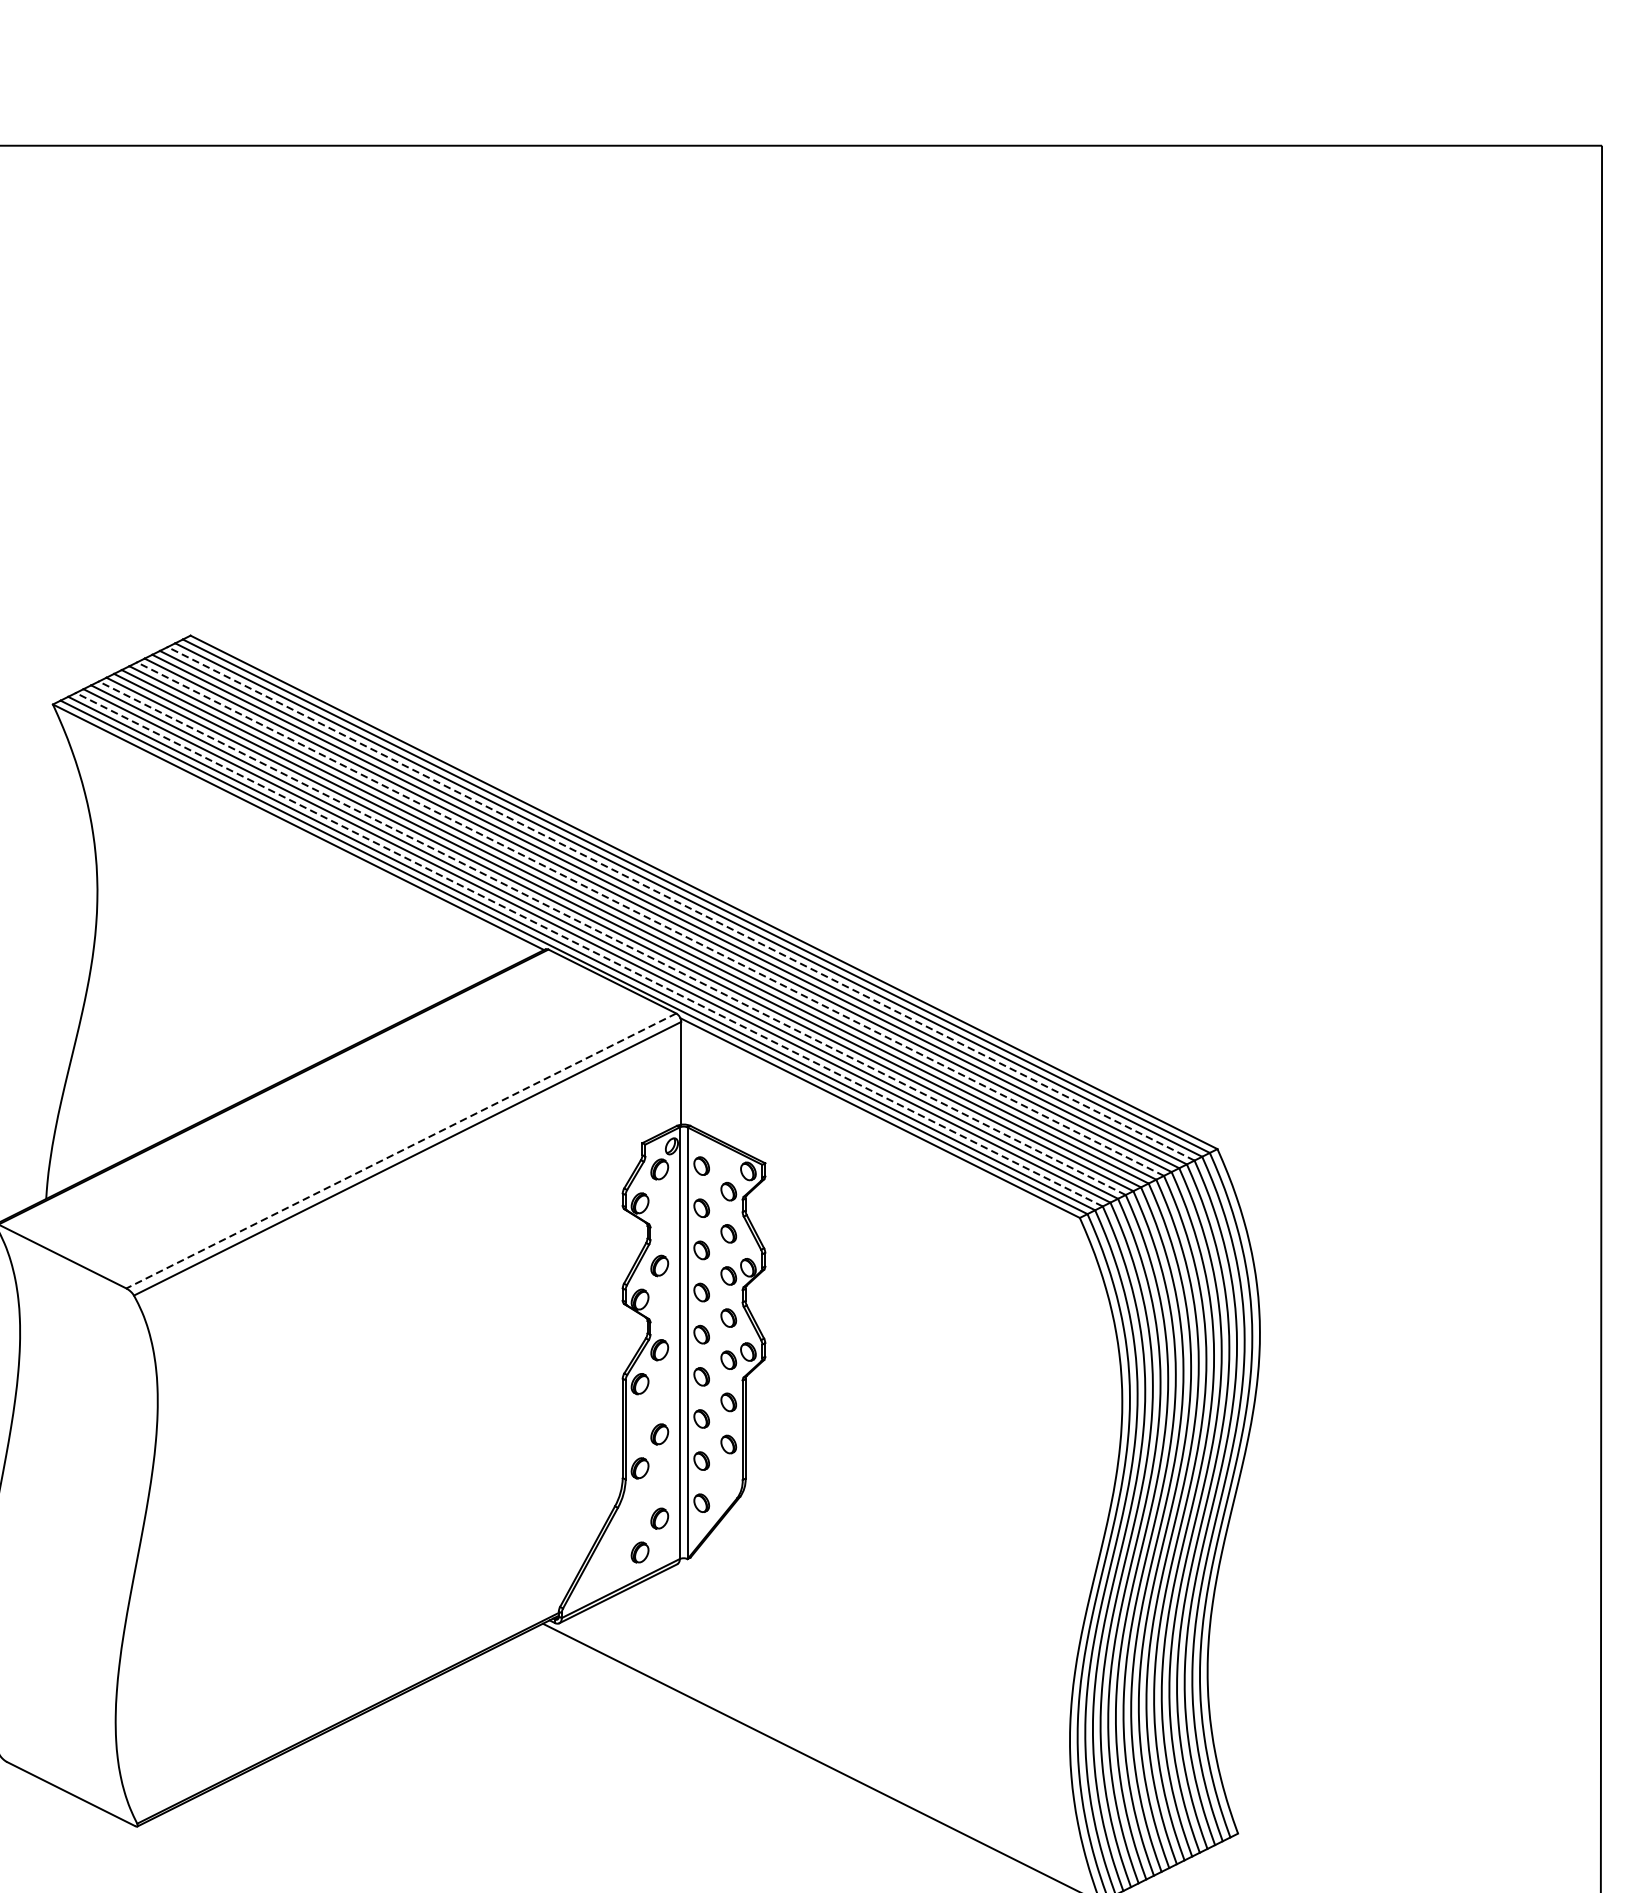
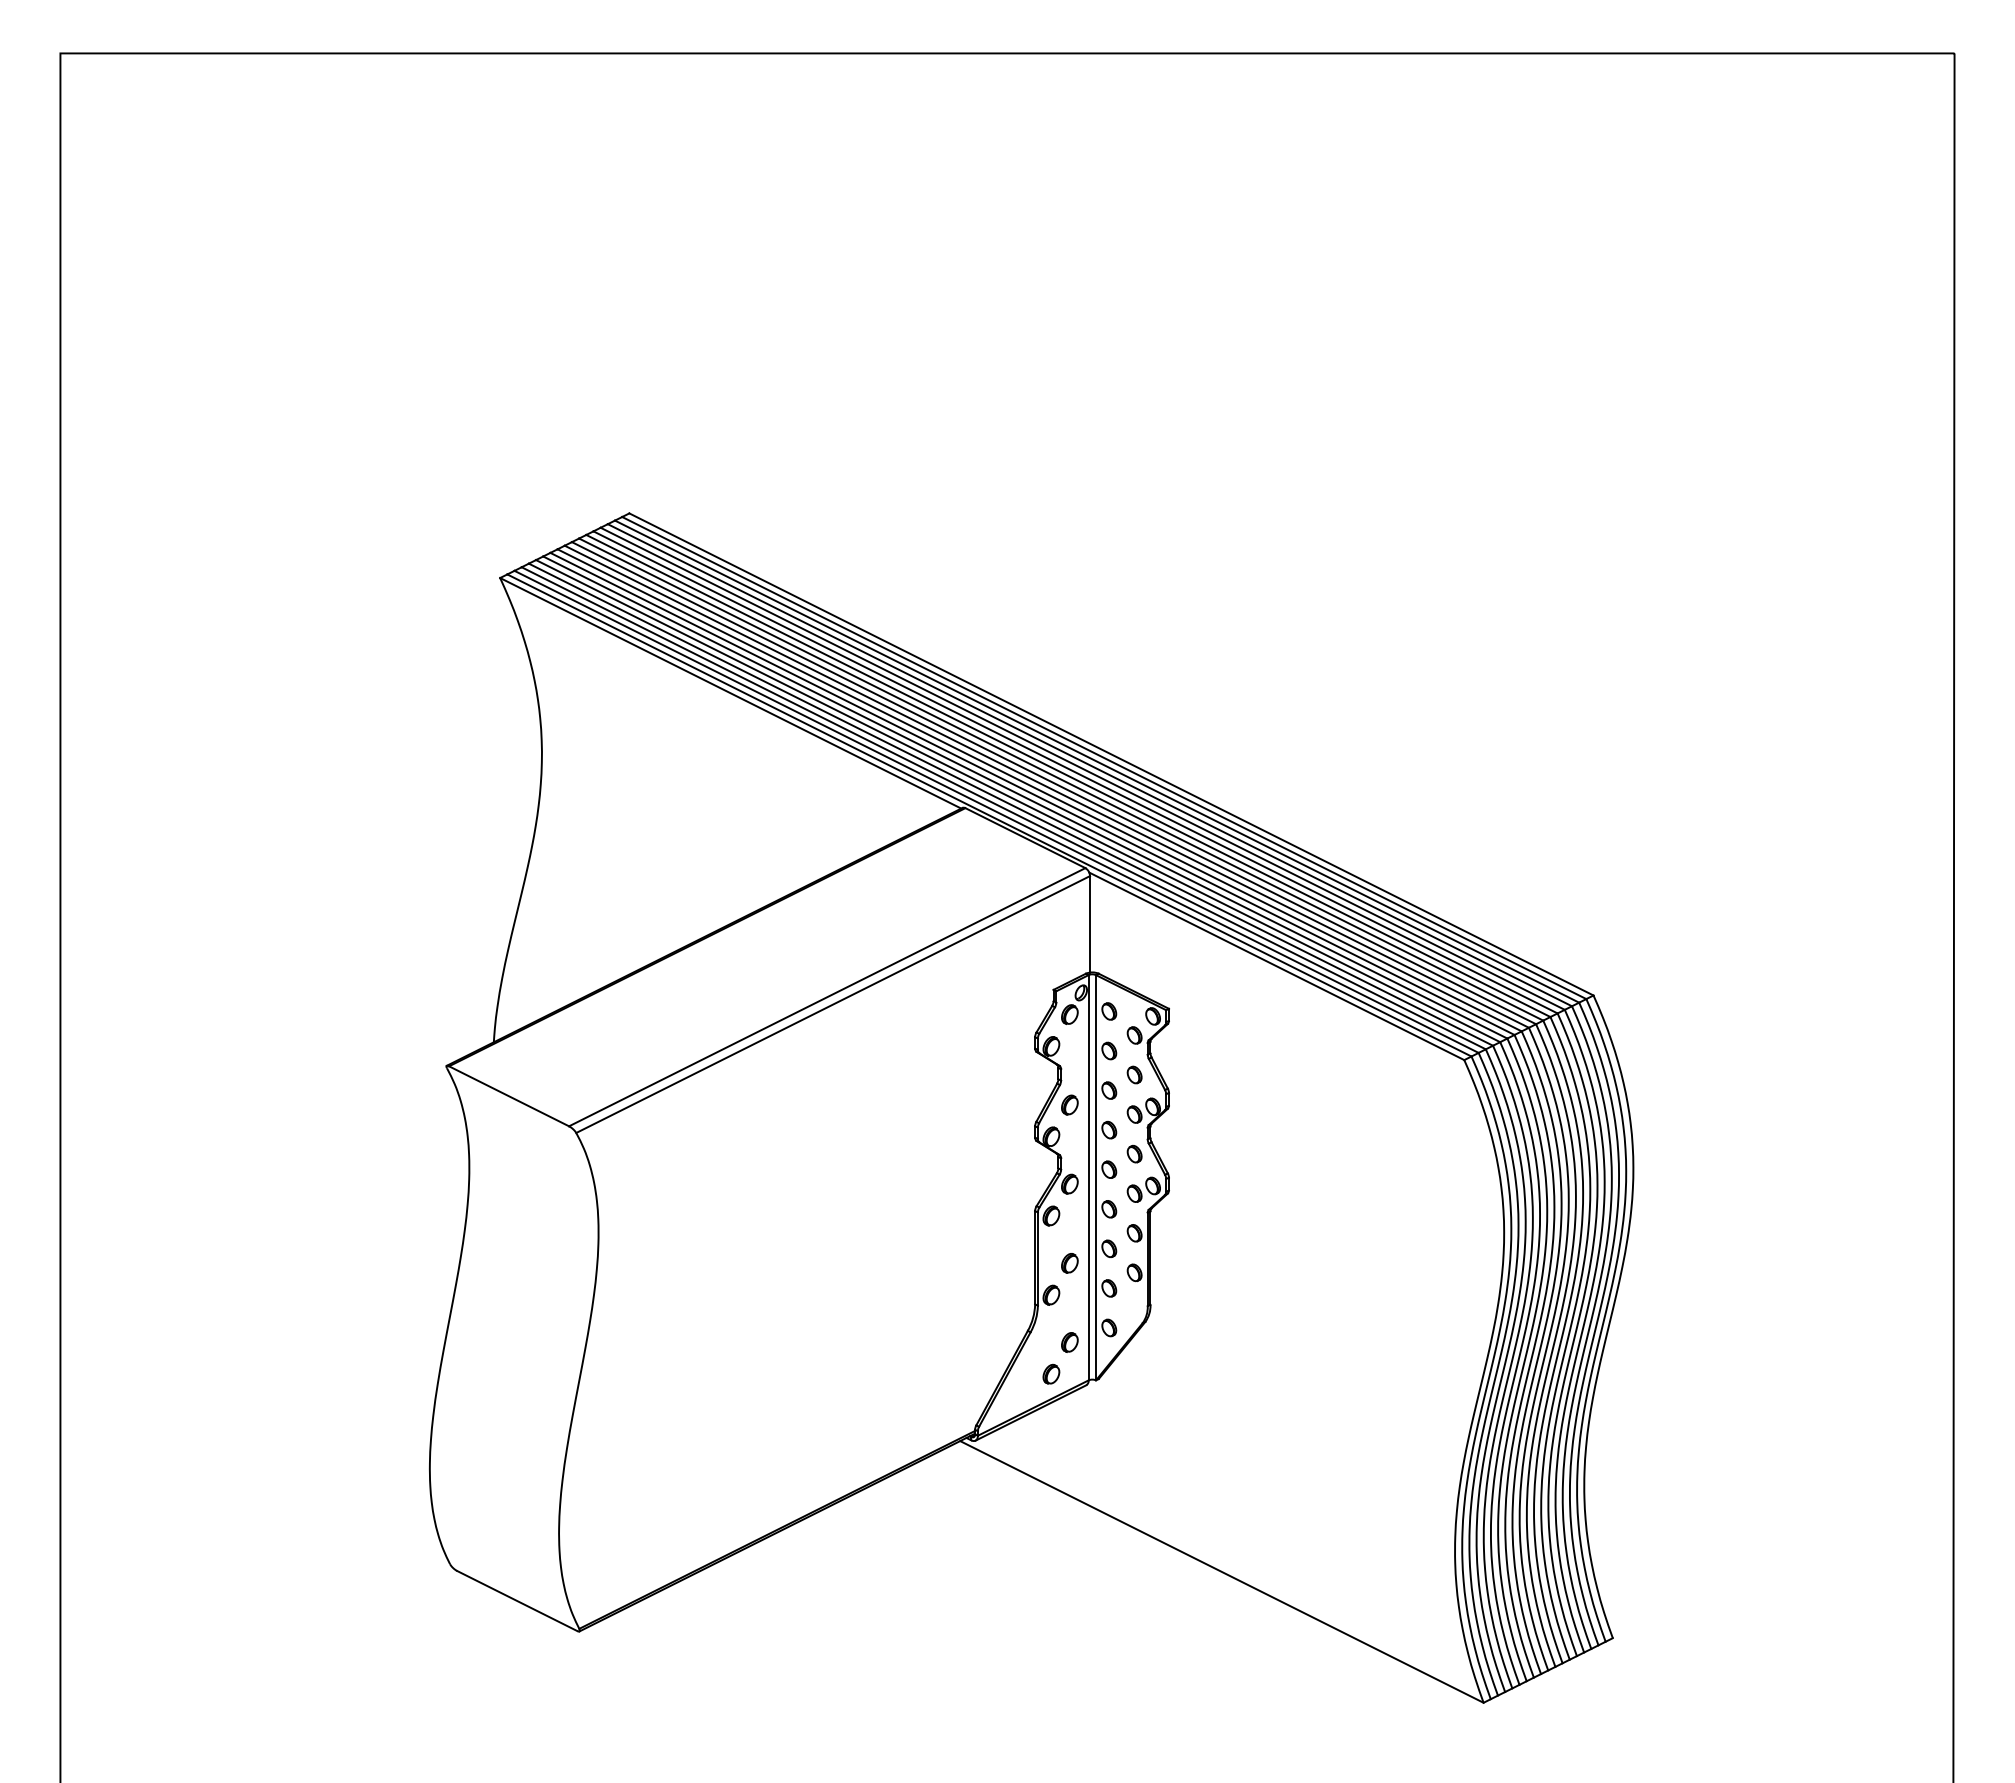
line: (680, 904) -> (1089, 765), dashed -> solid
line: (650, 919) -> (1061, 779), dashed -> solid
line: (612, 938) -> (1025, 797), dashed -> solid
line: (589, 949) -> (1003, 808), dashed -> solid
line: (401, 1151) -> (827, 997), dashed -> solid

